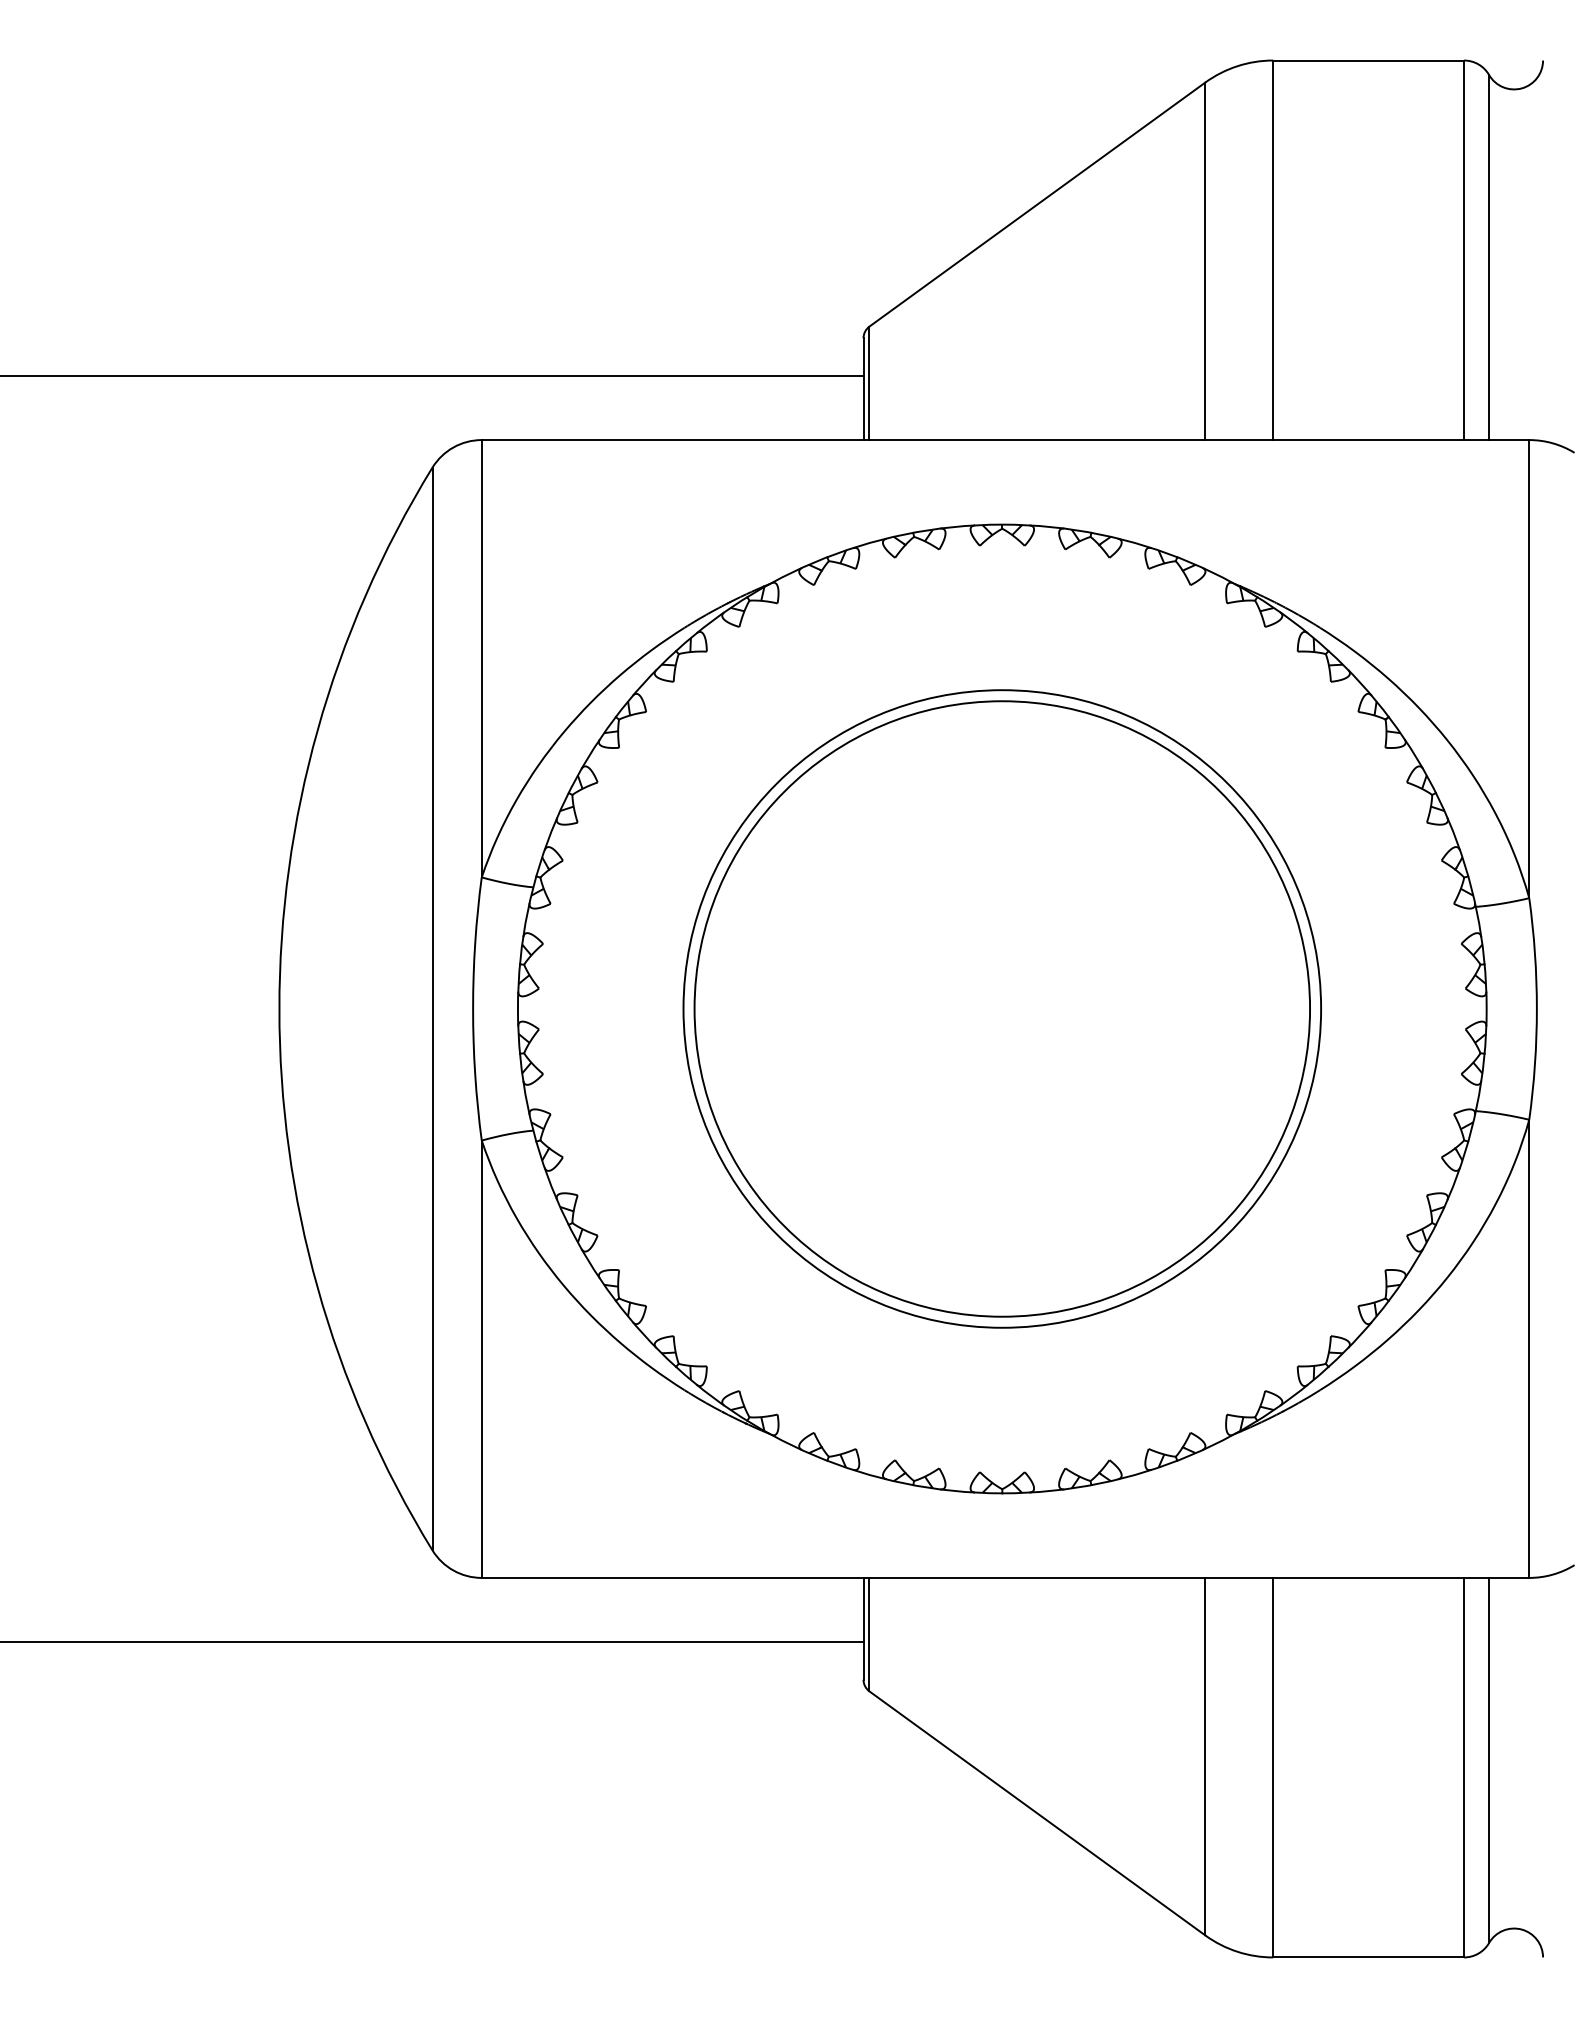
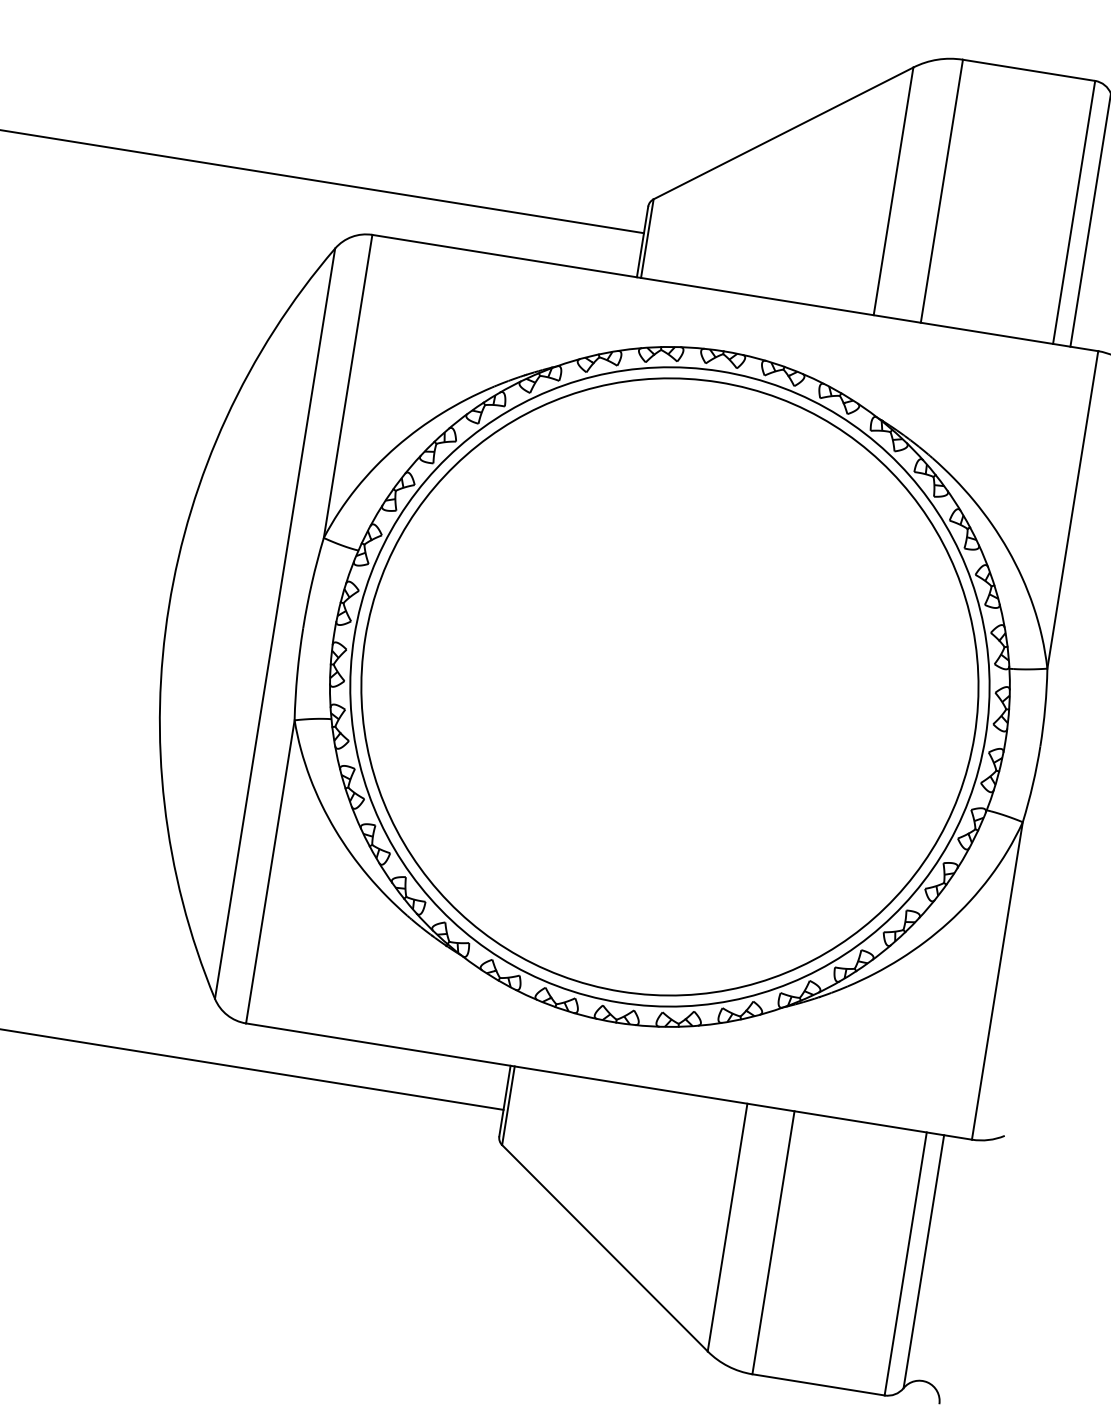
circle: (1001, 1008) -> (669, 686), size x1.43
circle: (1001, 1008) -> (669, 686), size x1.43

